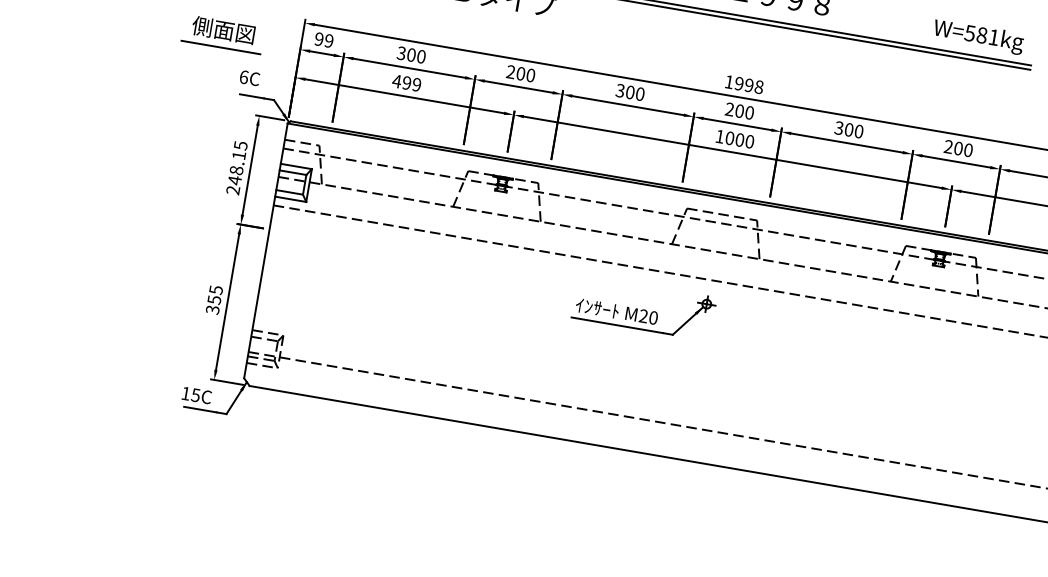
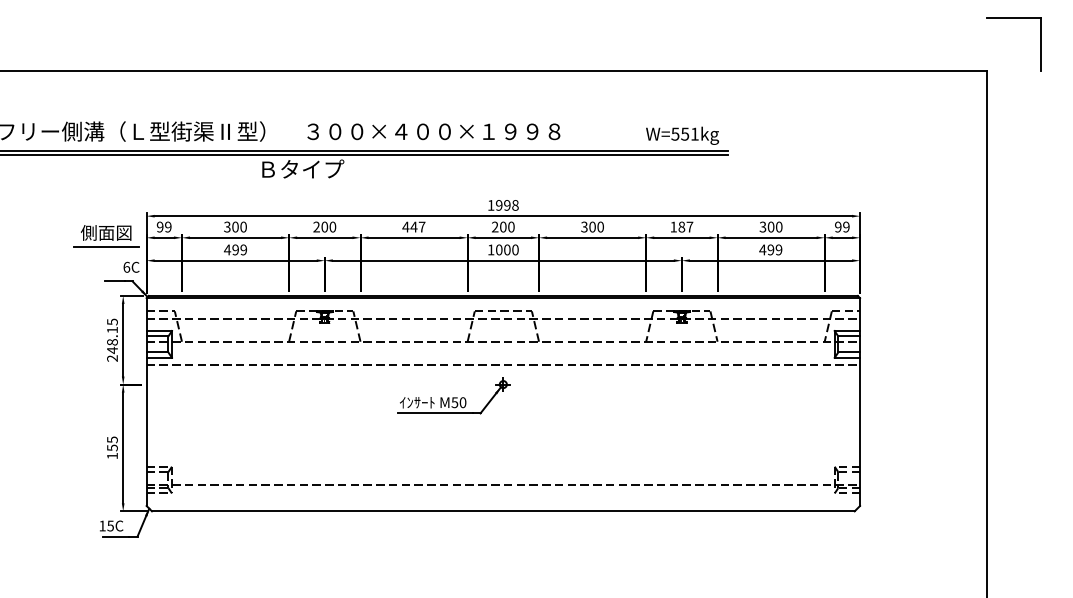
part: (223, 34) -> (106, 236), moved
text: (982, 34) -> (685, 133), W=581kg -> W=551kg
text: (250, 77) -> (131, 266), moved
text: (629, 91) -> (413, 226), 300 -> 447
text: (958, 147) -> (681, 226), 200 -> 187
text: (212, 309) -> (112, 455), 355 -> 155
text: (643, 315) -> (454, 402), M20 -> M50

